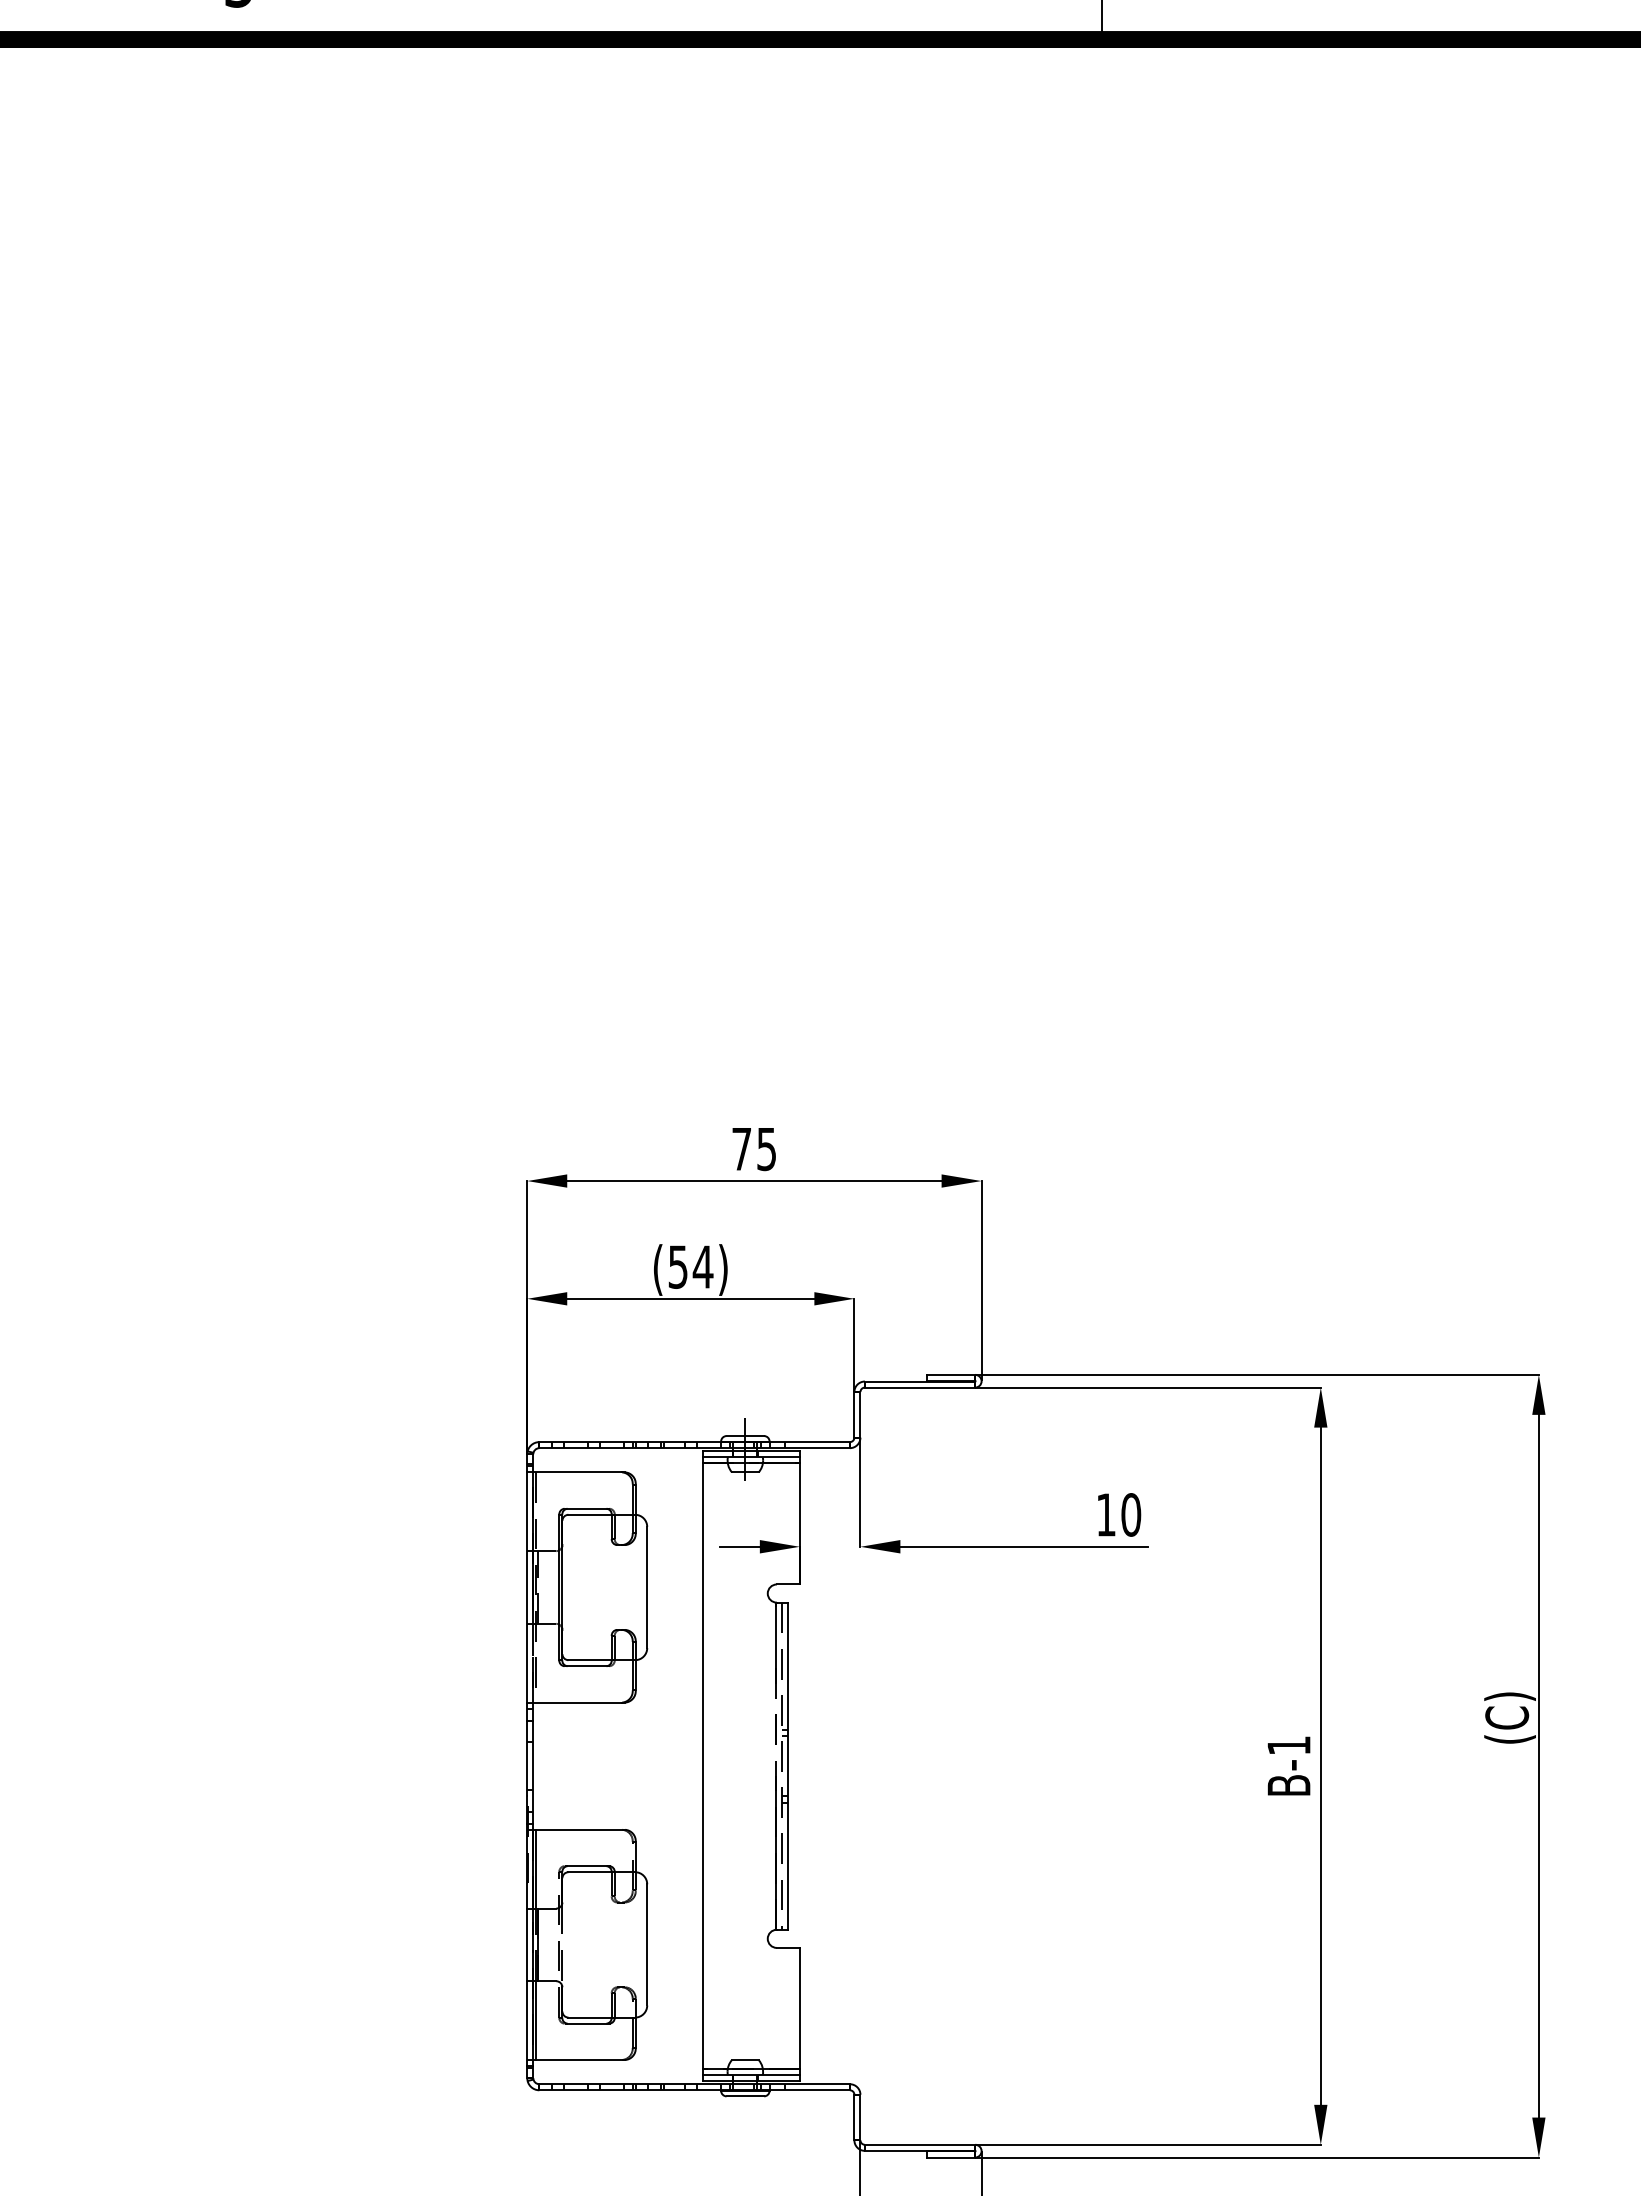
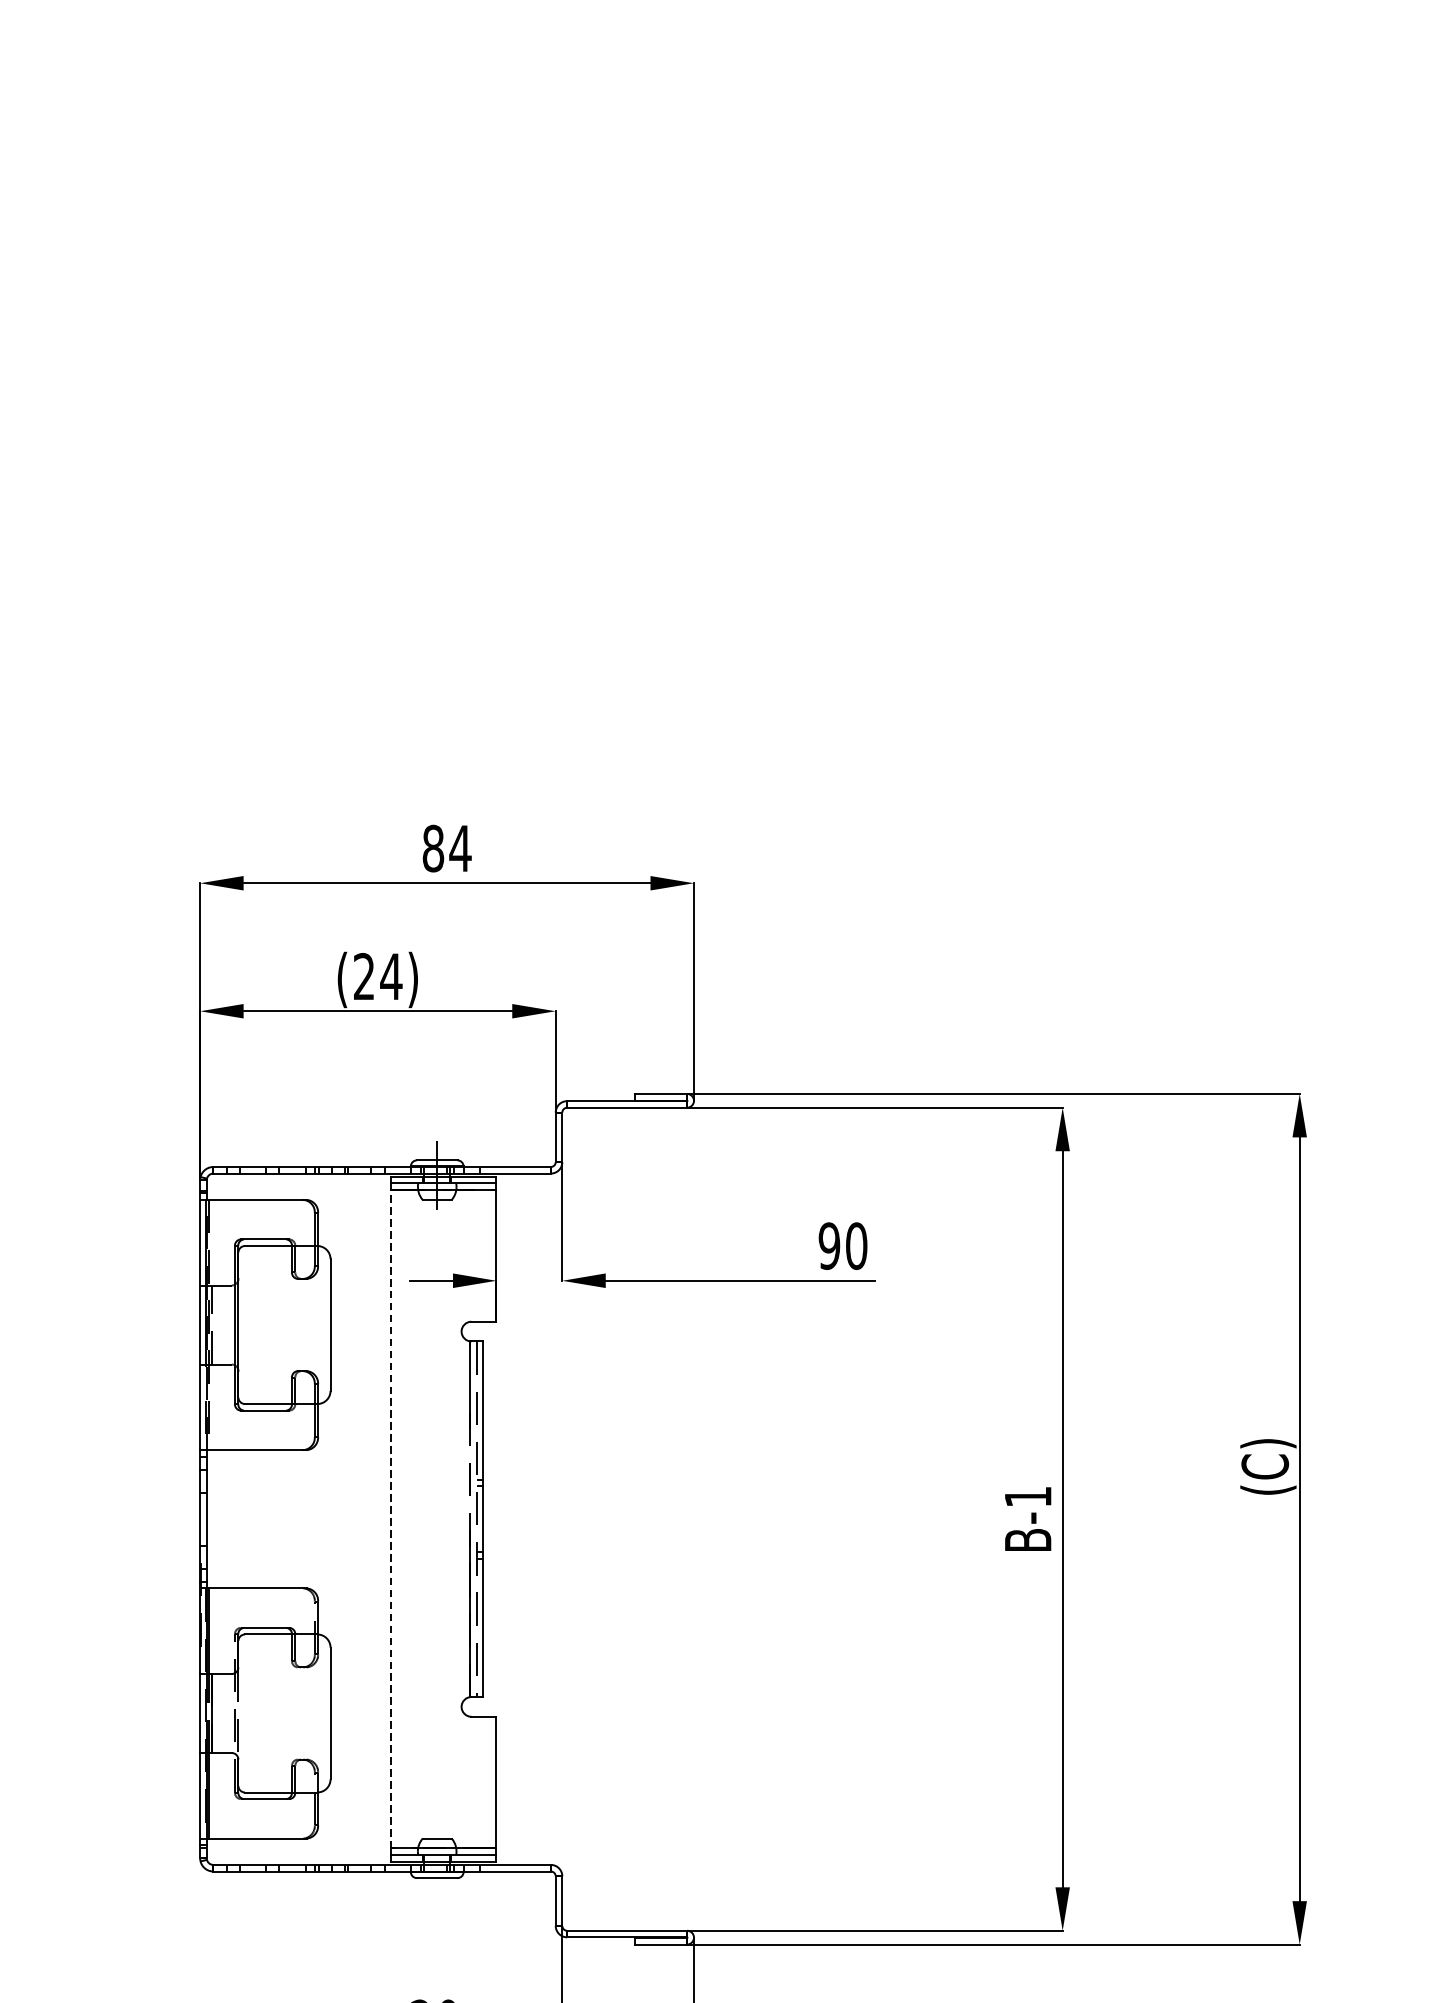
text: (754, 1149) -> (447, 848), 75 -> 84
text: (677, 1266) -> (363, 976), (54) -> (24)
text: (1105, 1514) -> (828, 1245), 10 -> 90
line: (702, 1766) -> (390, 1519), solid -> dashed

